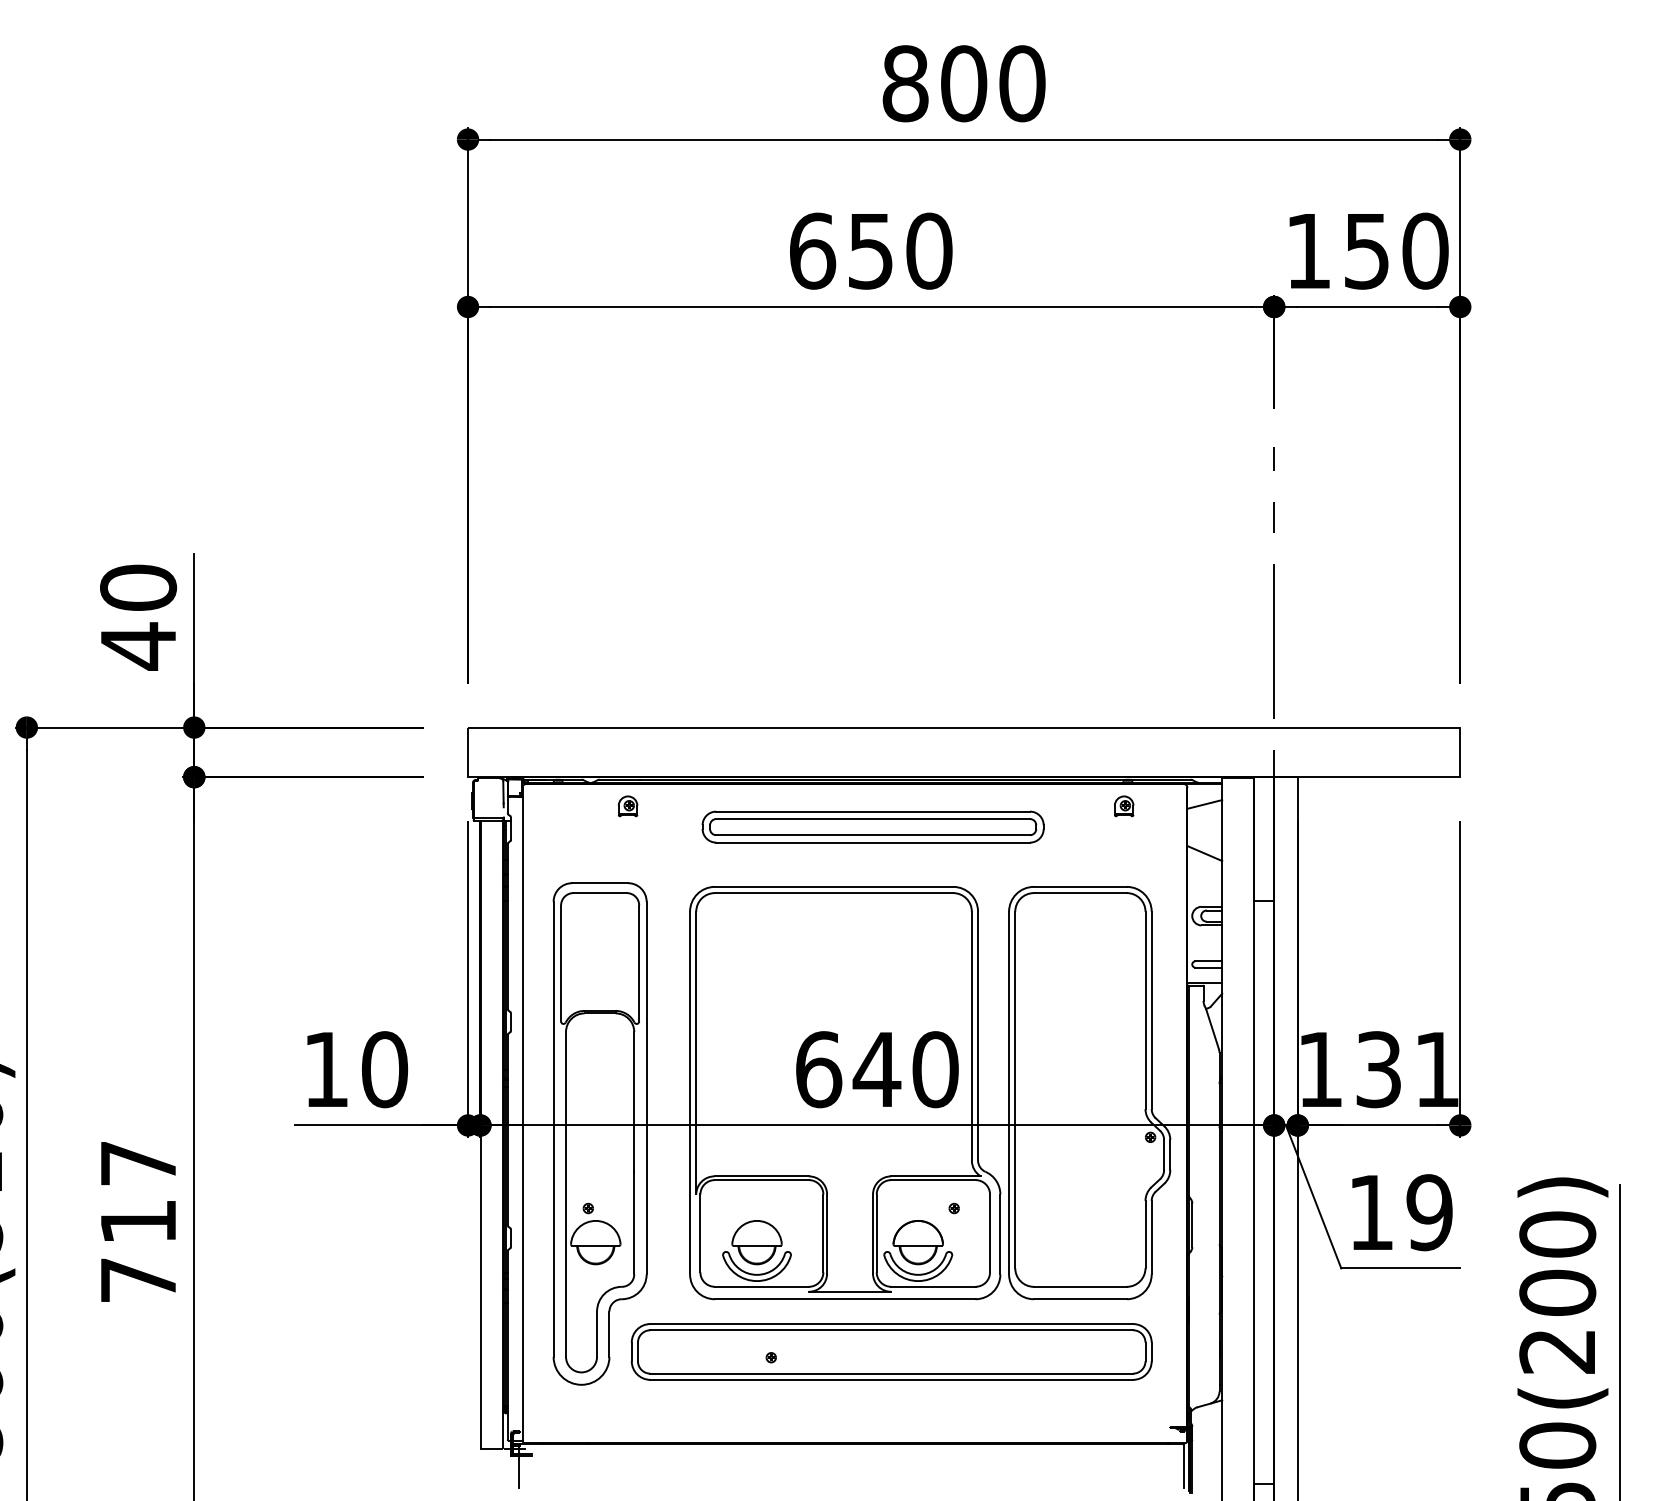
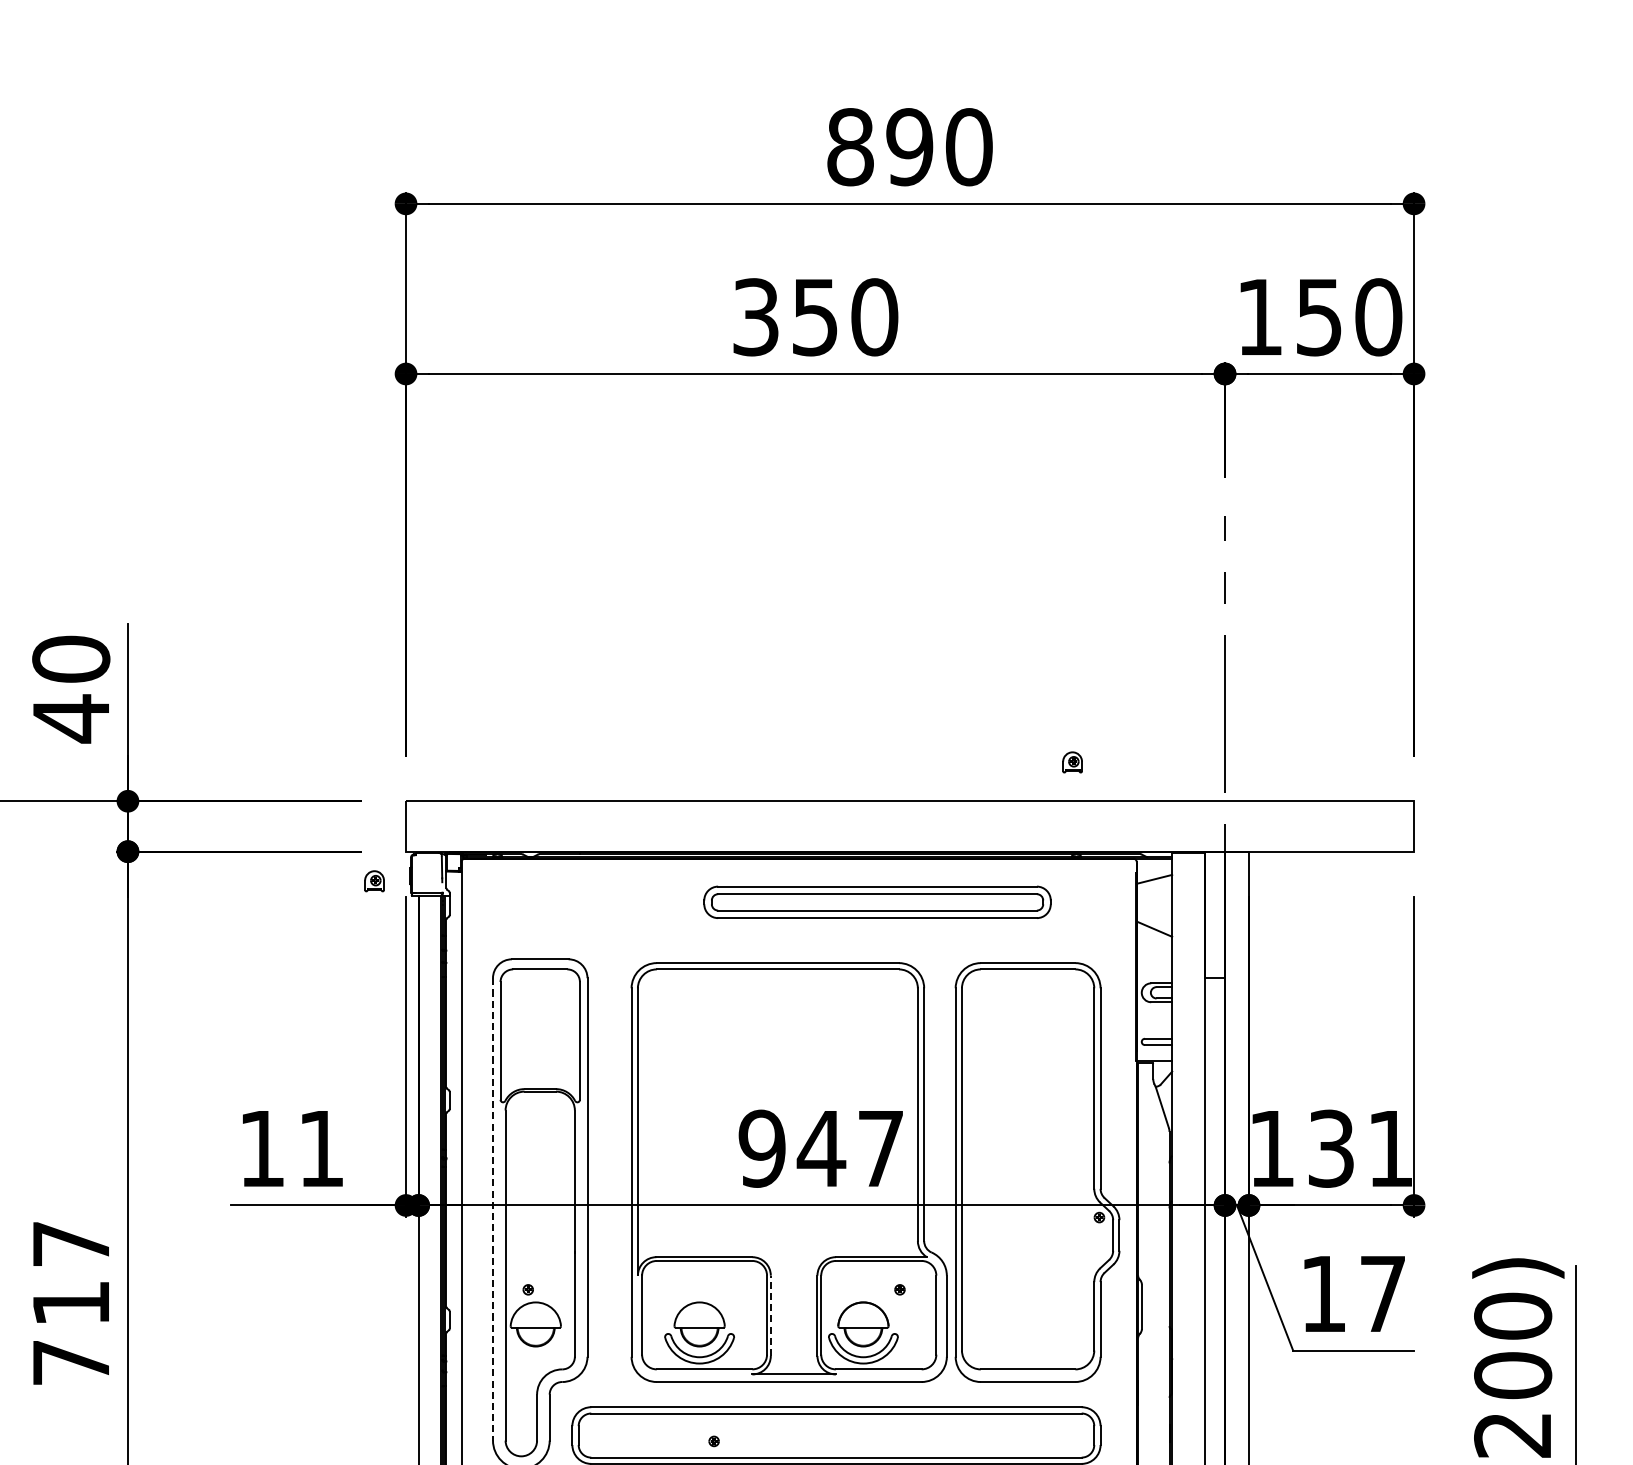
text: (963, 83) -> (909, 146), 800 -> 890
text: (813, 250) -> (756, 316), 650 -> 350
part: (627, 806) -> (374, 881), moved
part: (1124, 806) -> (1072, 762), moved
part: (872, 826) -> (876, 901), moved
text: (384, 1069) -> (321, 1148), 10 -> 11
text: (876, 1069) -> (821, 1148), 640 -> 947
line: (553, 1129) -> (492, 1209), solid -> dashed
text: (1429, 1212) -> (1382, 1293), 19 -> 17
line: (827, 1234) -> (771, 1316), solid -> dashed

